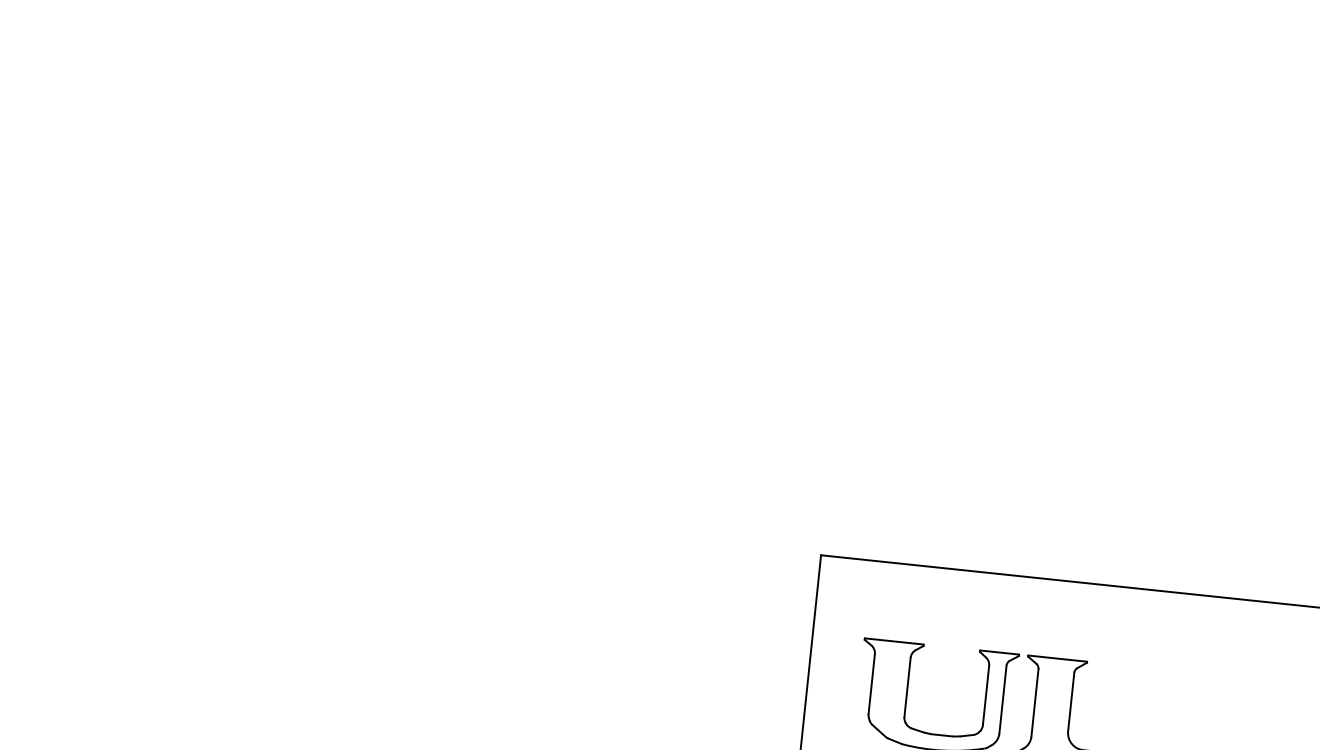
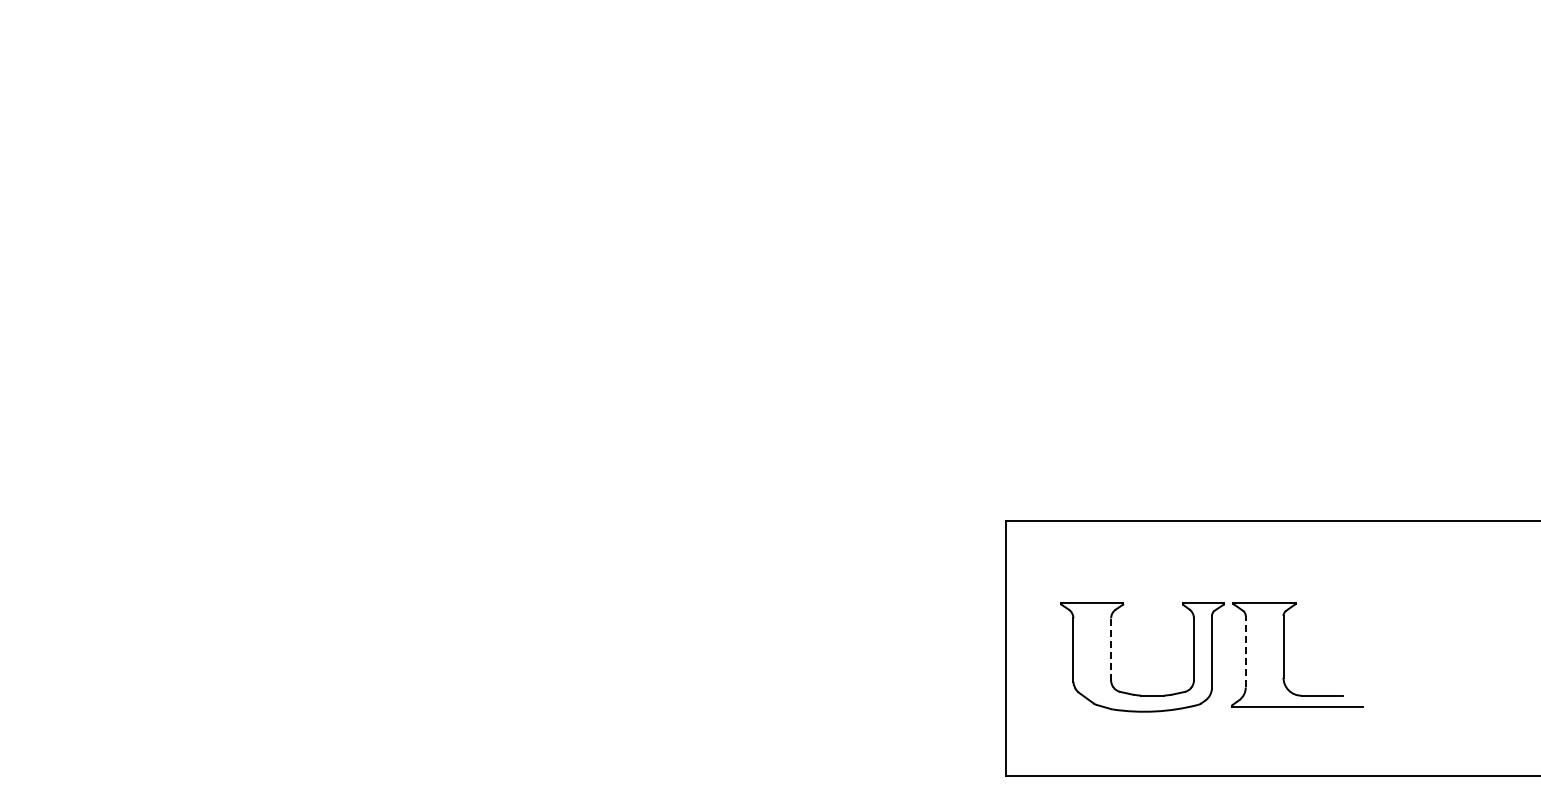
line: (907, 687) -> (1111, 649), solid -> dashed
line: (1034, 702) -> (1245, 651), solid -> dashed

